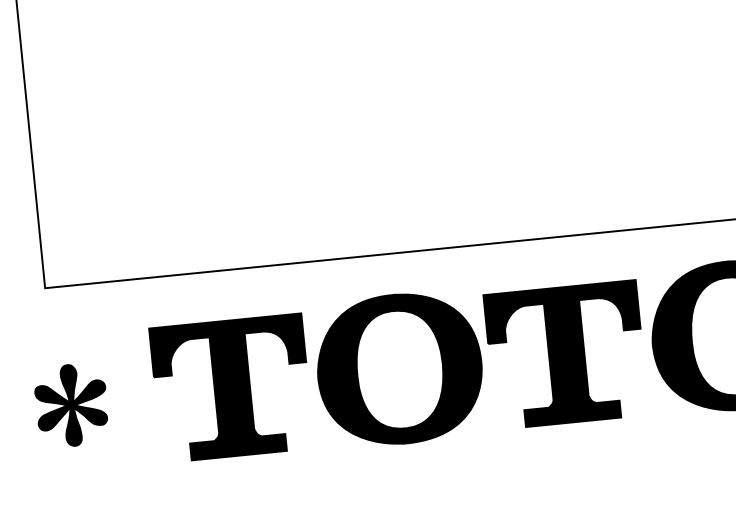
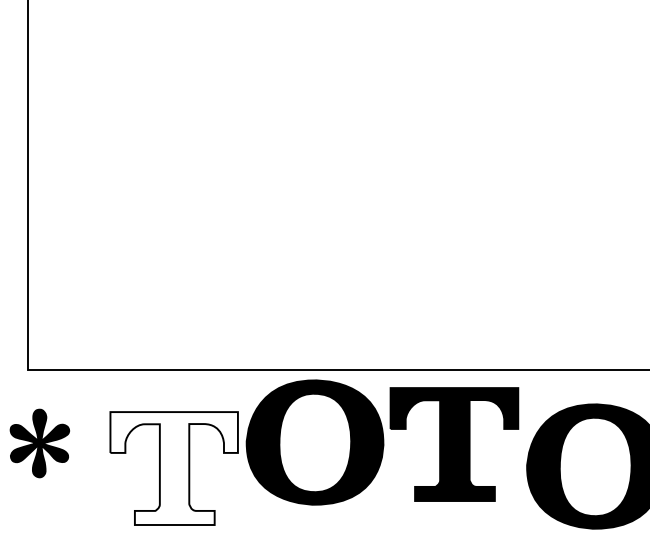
part: (480, 361) -> (382, 442), moved
fill: (231, 388) -> (173, 468), removed
part: (71, 405) -> (39, 443), moved

